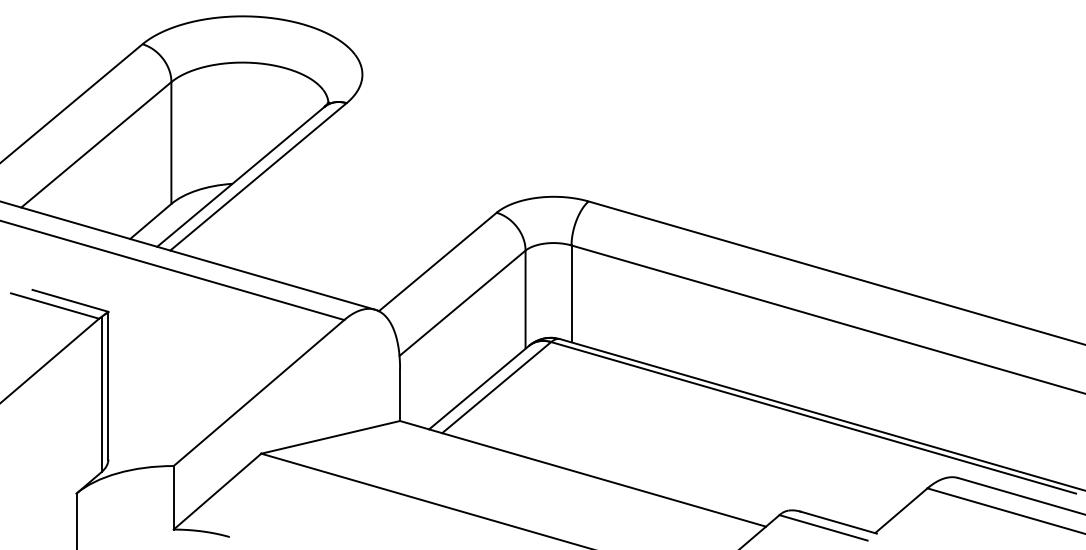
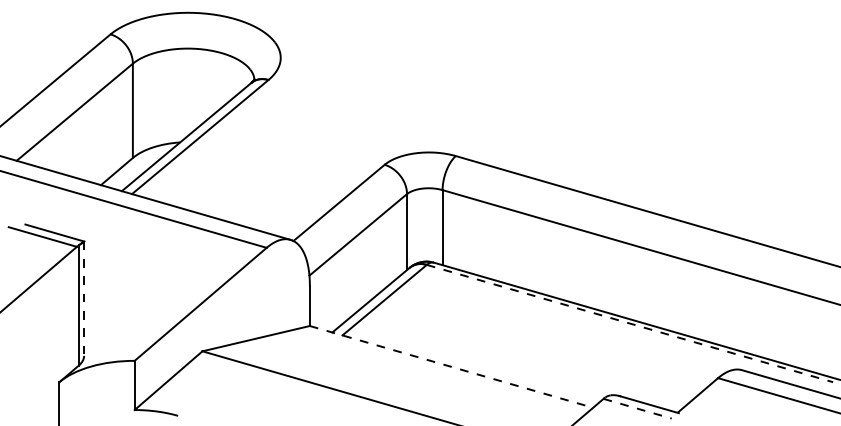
line: (108, 385) -> (84, 298), solid -> dashed
line: (814, 417) -> (630, 323), solid -> dashed
line: (583, 473) -> (451, 366), solid -> dashed
line: (823, 527) -> (637, 408), solid -> dashed

